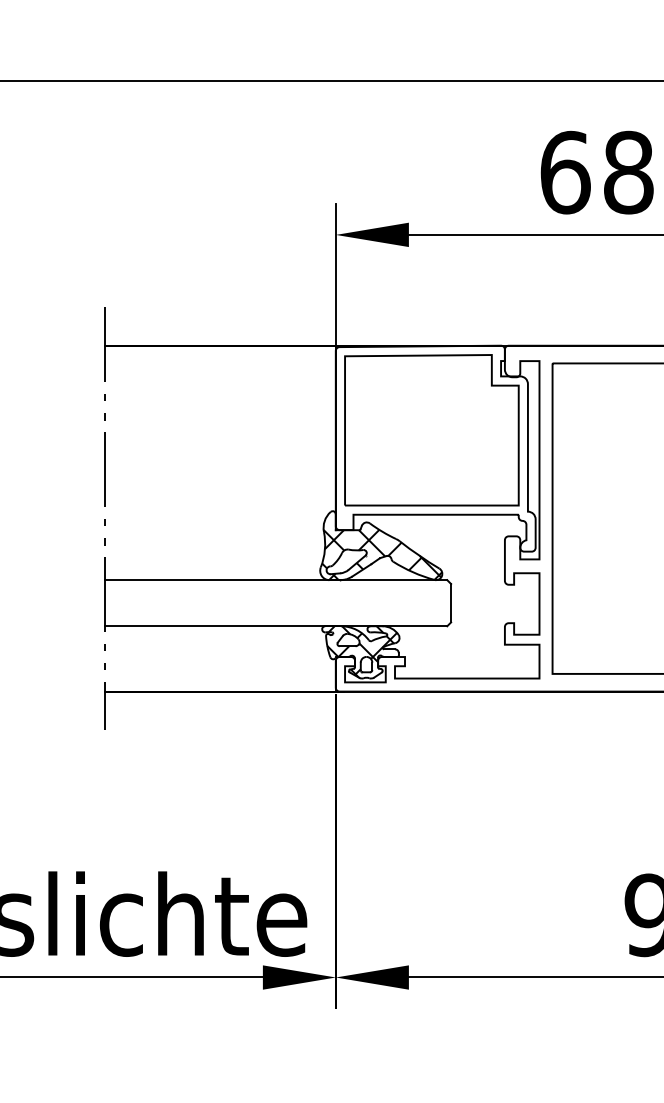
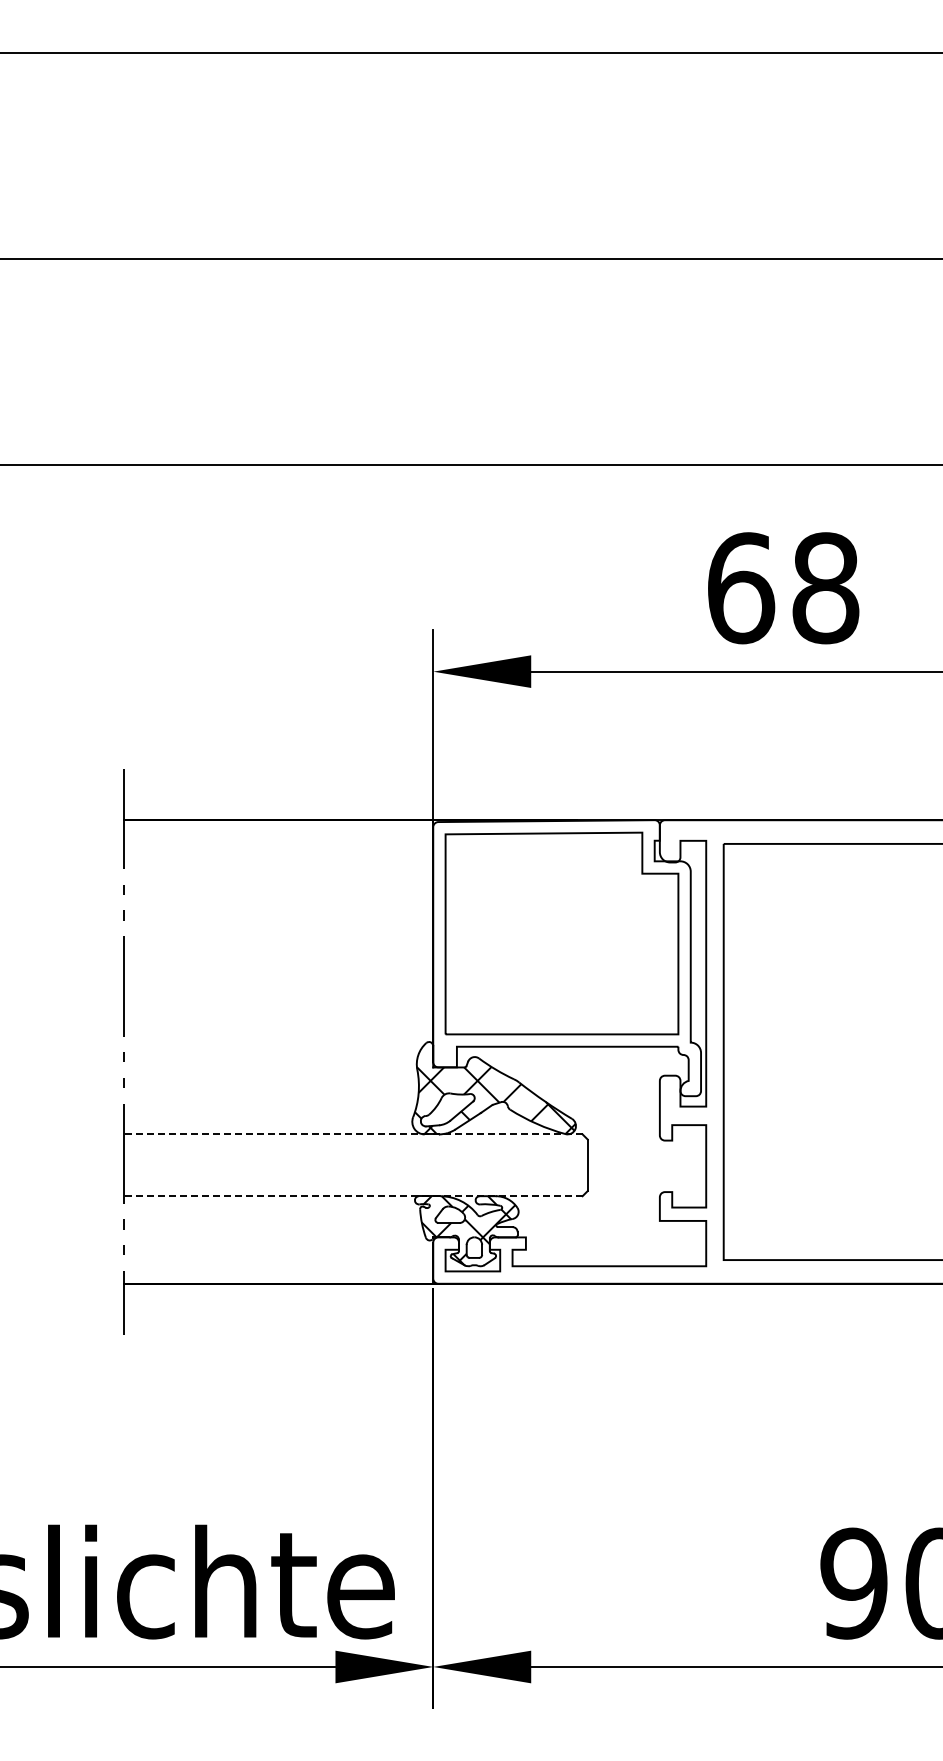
line: (275, 580) -> (352, 1134), solid -> dashed
line: (275, 626) -> (352, 1196), solid -> dashed

